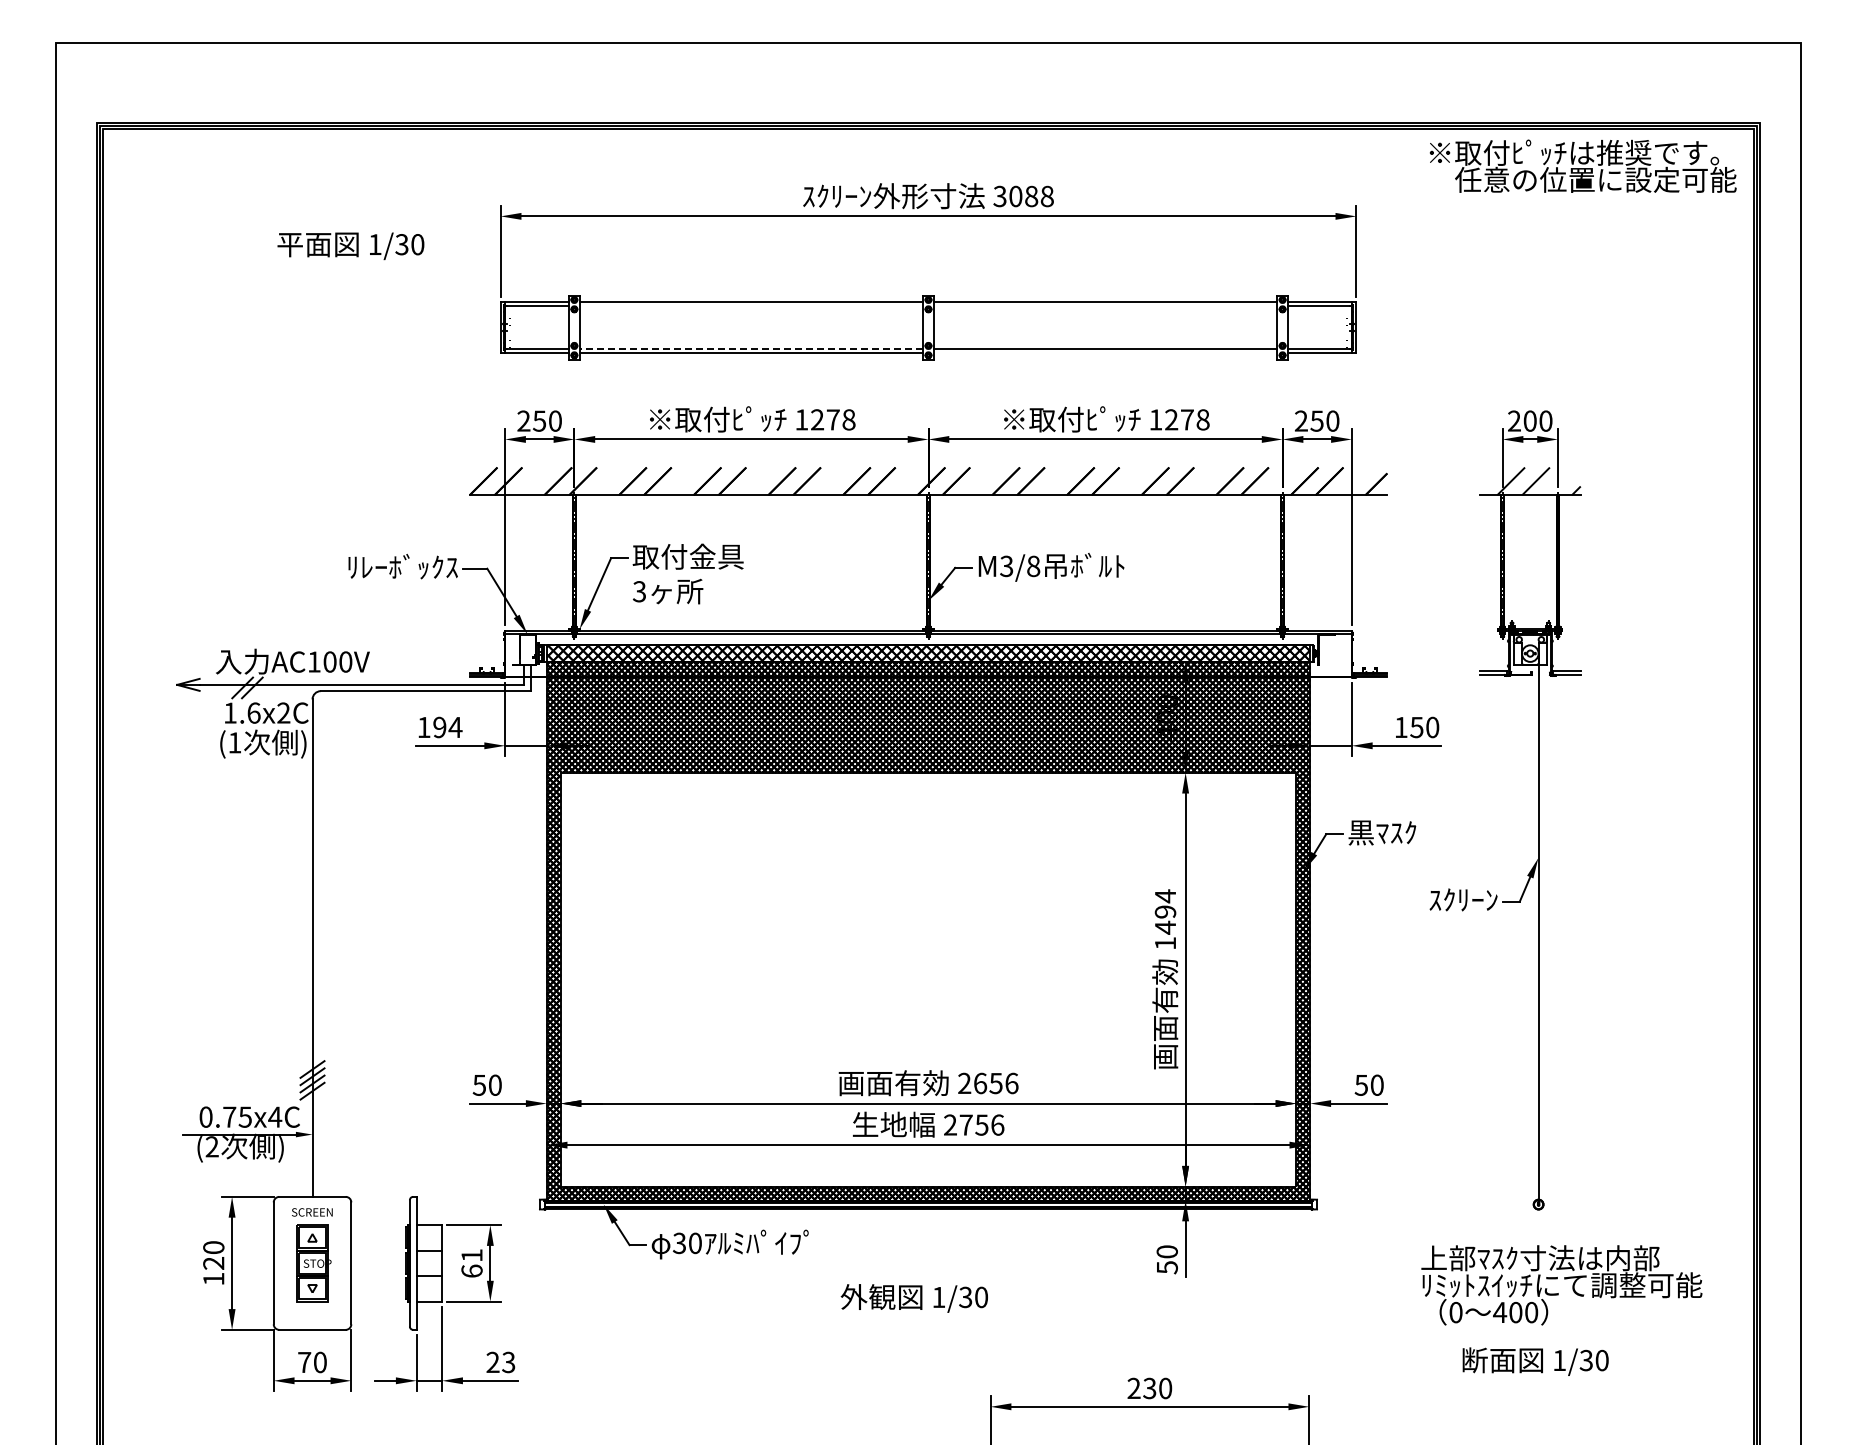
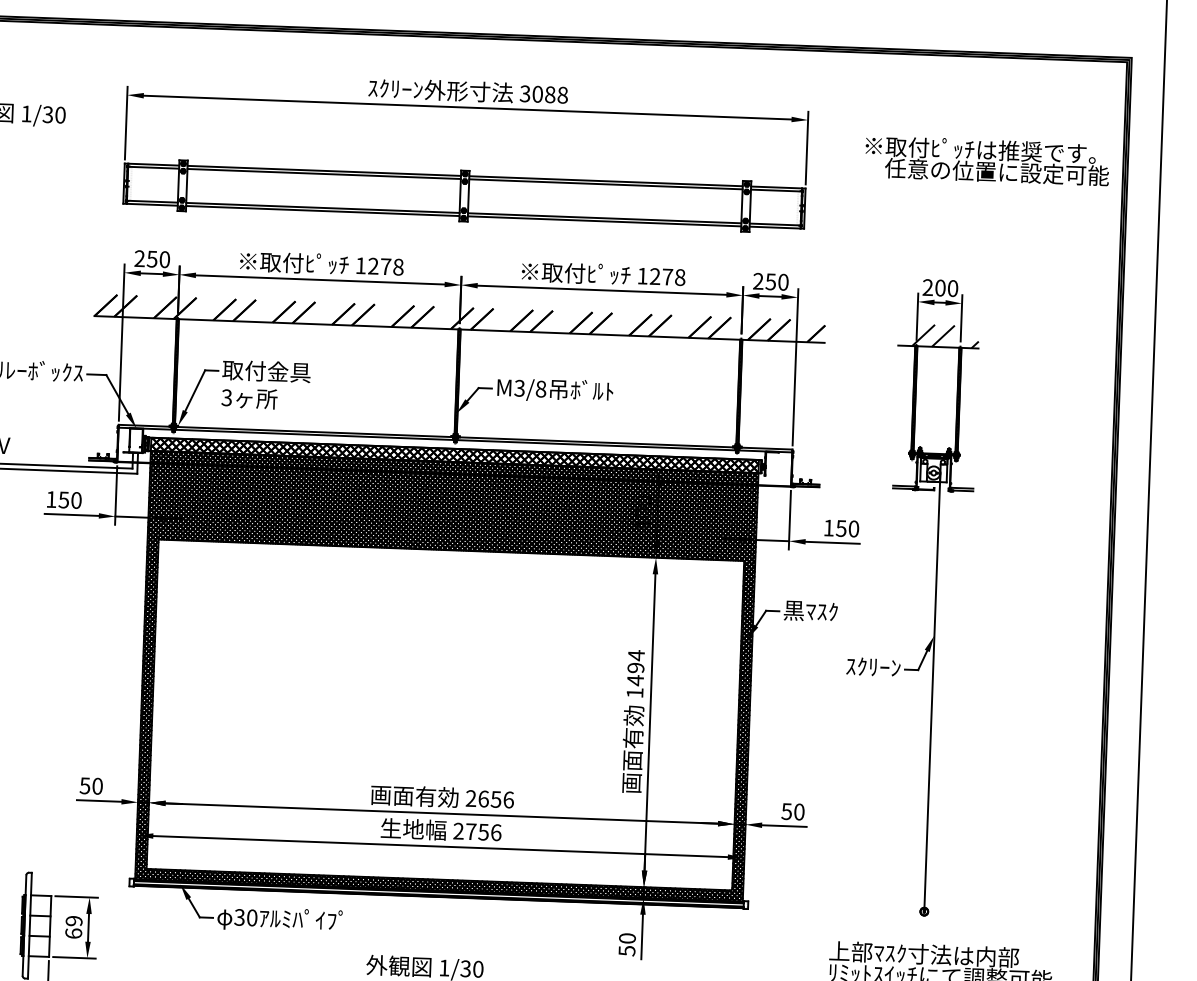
text: (1582, 165) -> (986, 160), moved
line: (751, 306) -> (324, 174), added
line: (1105, 306) -> (605, 184), added
line: (751, 348) -> (323, 207), dashed -> solid
line: (1105, 352) -> (604, 221), added
text: (447, 727) -> (70, 500), 194 -> 150
text: (471, 1255) -> (73, 921), 61 -> 69

